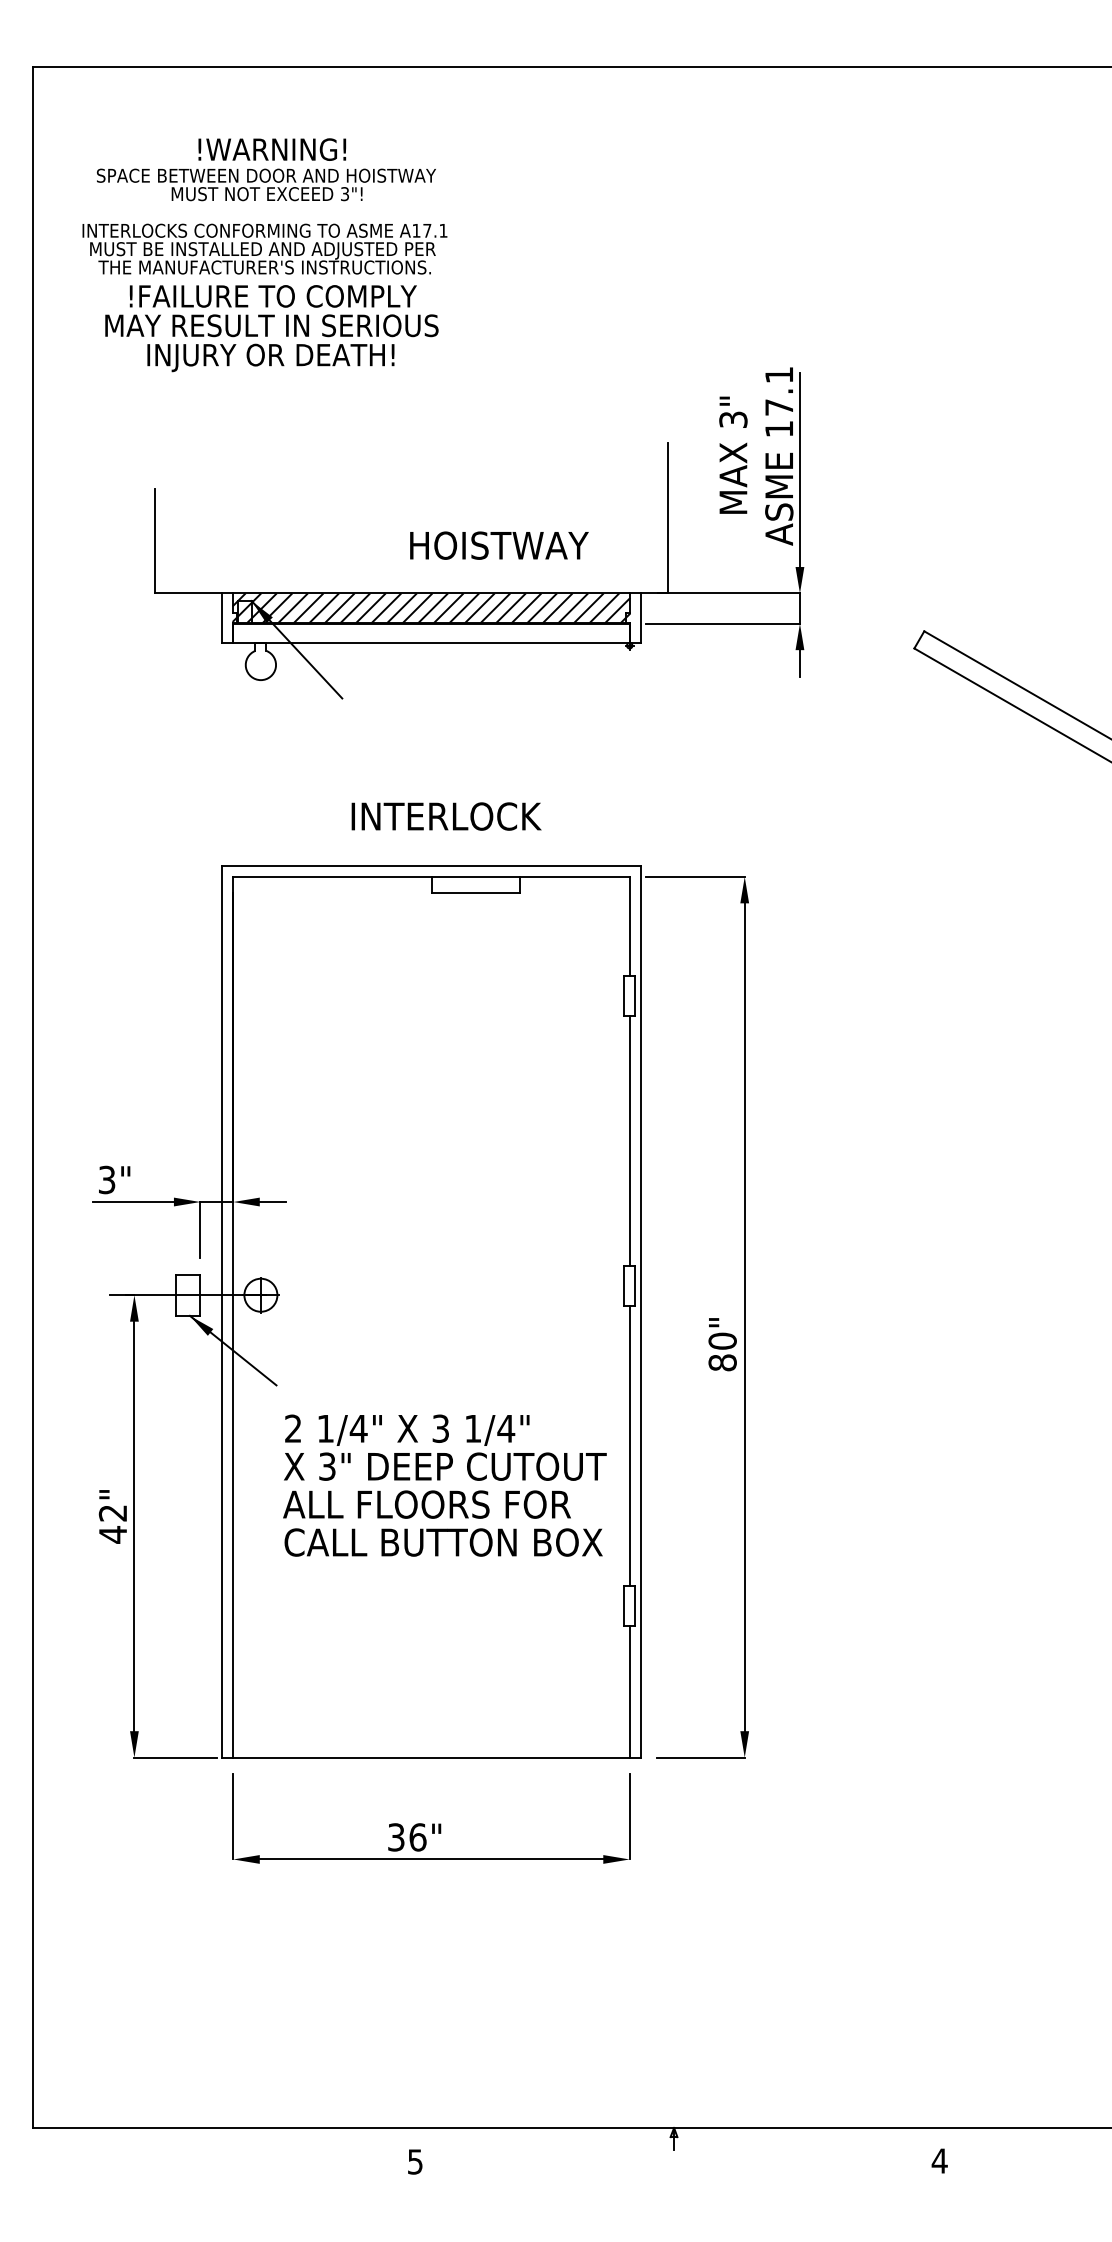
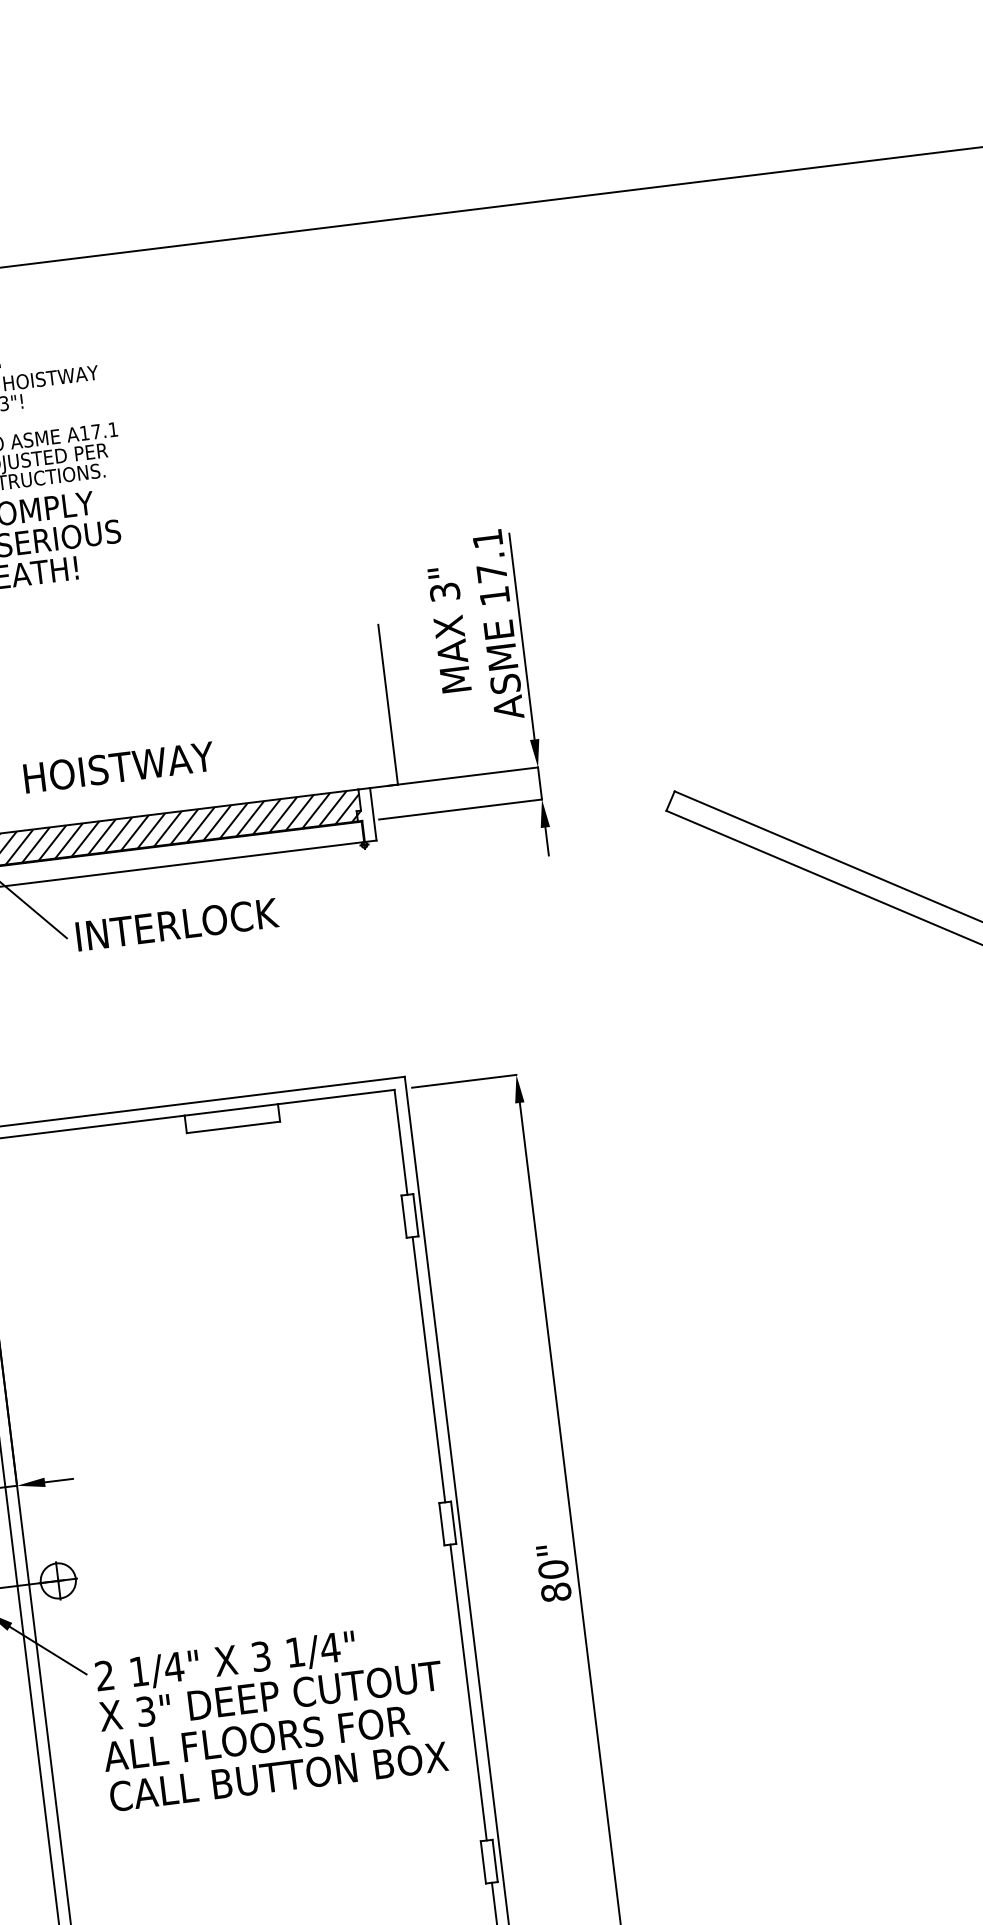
text: (499, 545) -> (119, 767), moved
text: (446, 816) -> (177, 924), moved
text: (444, 1485) -> (272, 1716), moved

